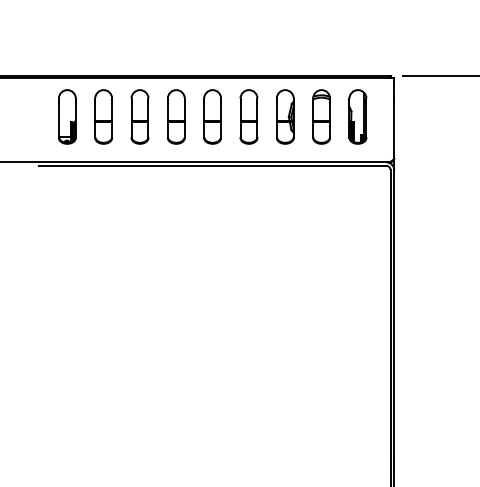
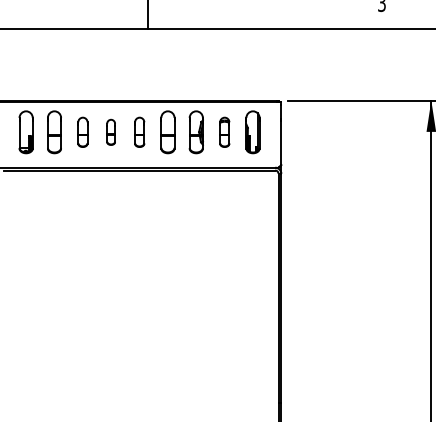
part: (139, 117) -> (82, 132), size x0.7
part: (175, 117) -> (110, 132), size x0.6
part: (212, 117) -> (139, 132), size x0.7
part: (321, 117) -> (224, 132), size x0.7

